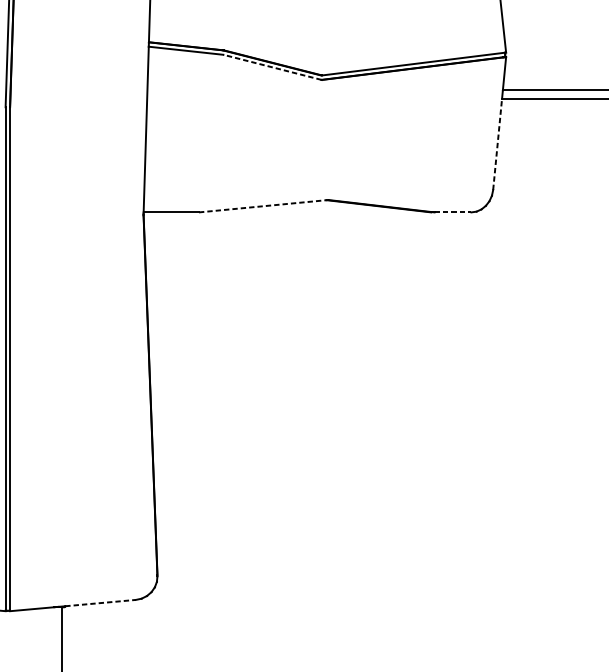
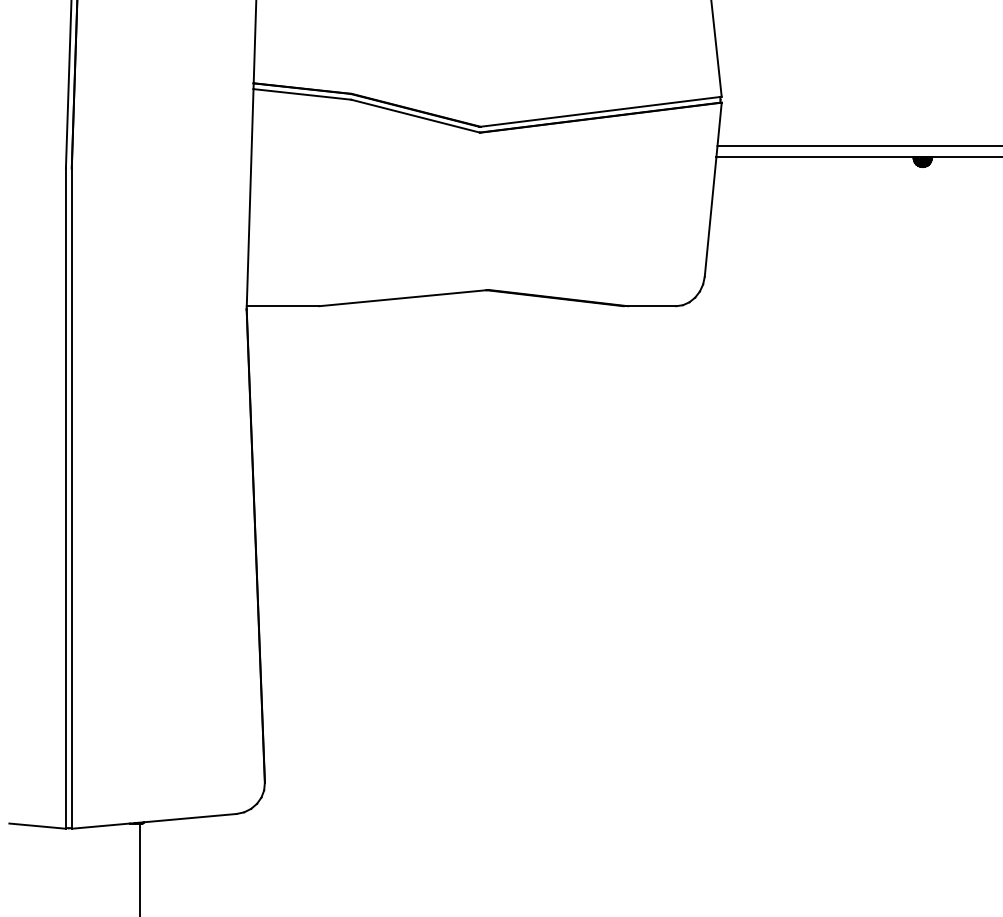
line: (272, 67) -> (415, 116), dashed -> solid
line: (497, 143) -> (710, 216), dashed -> solid
line: (263, 206) -> (403, 298), dashed -> solid
line: (453, 212) -> (652, 306), dashed -> solid
line: (100, 603) -> (190, 818), dashed -> solid

